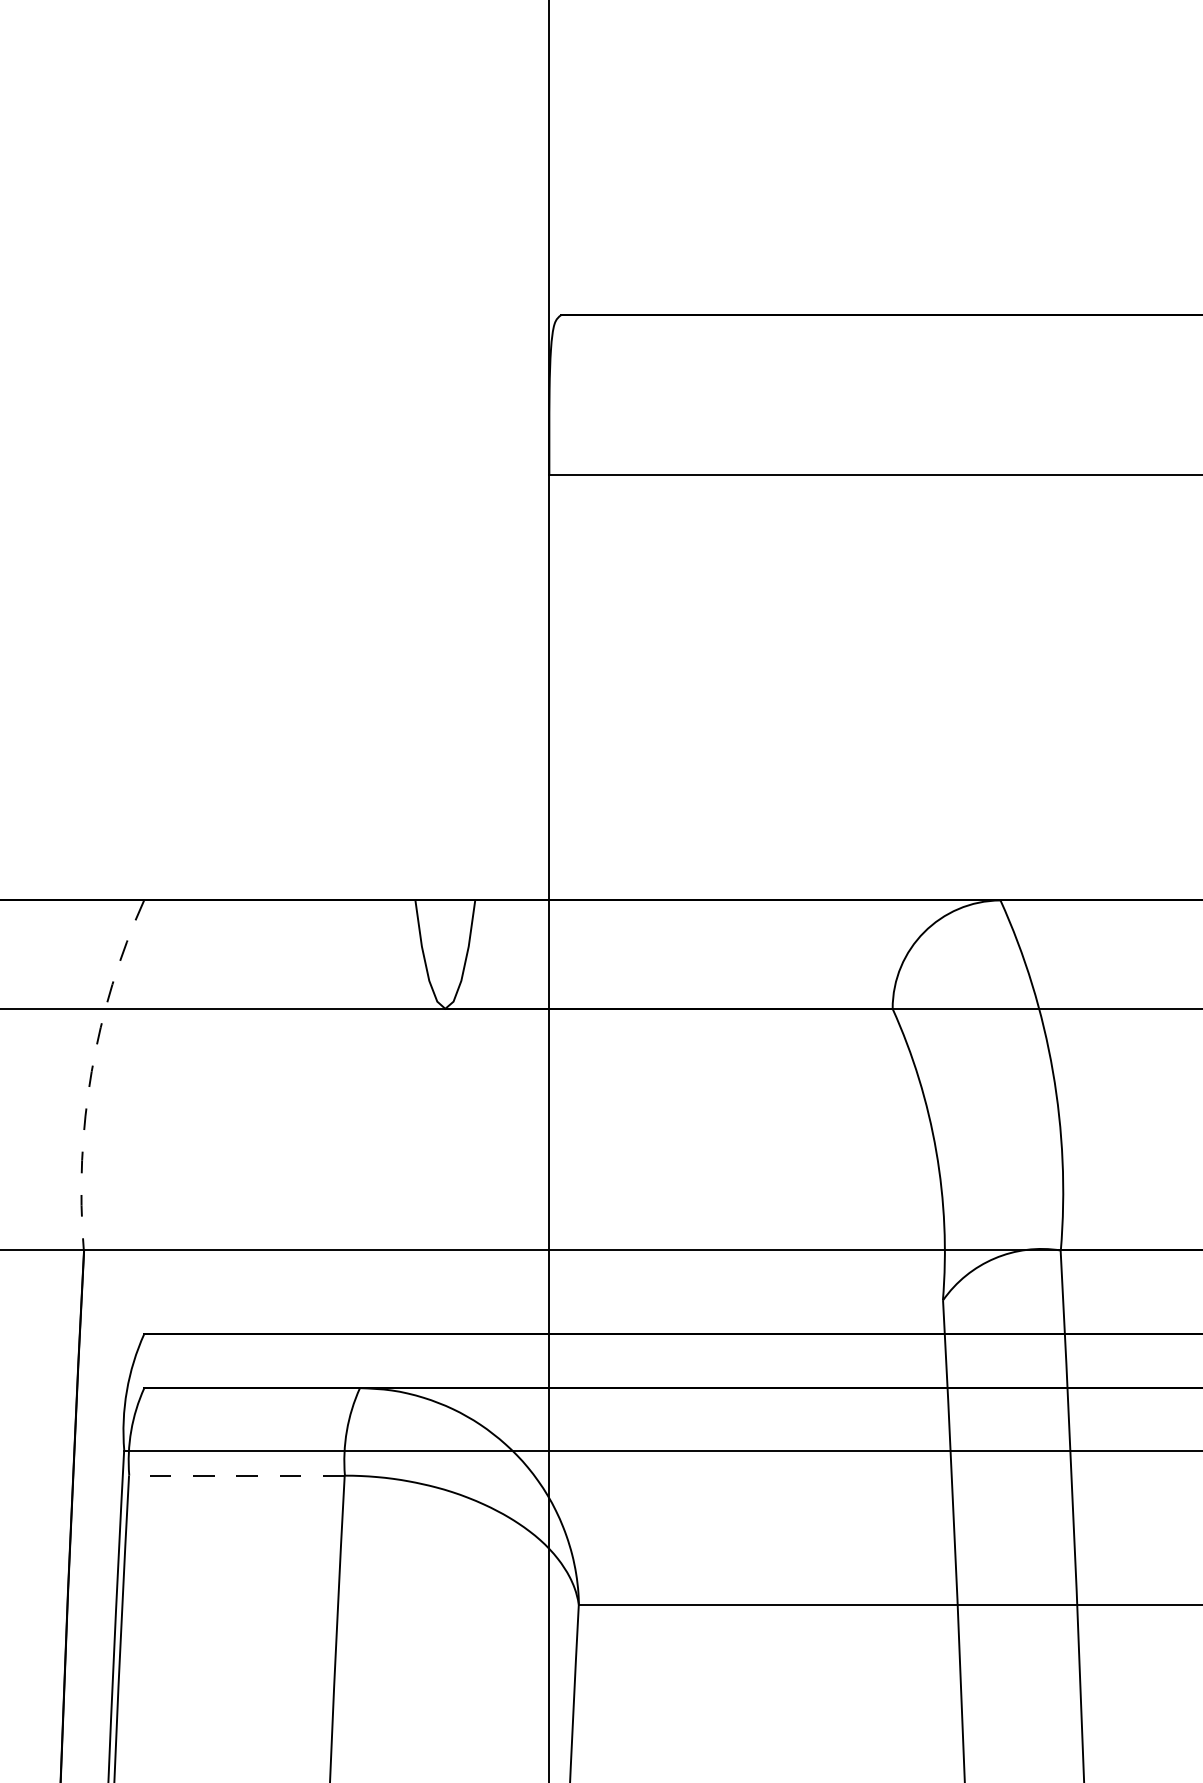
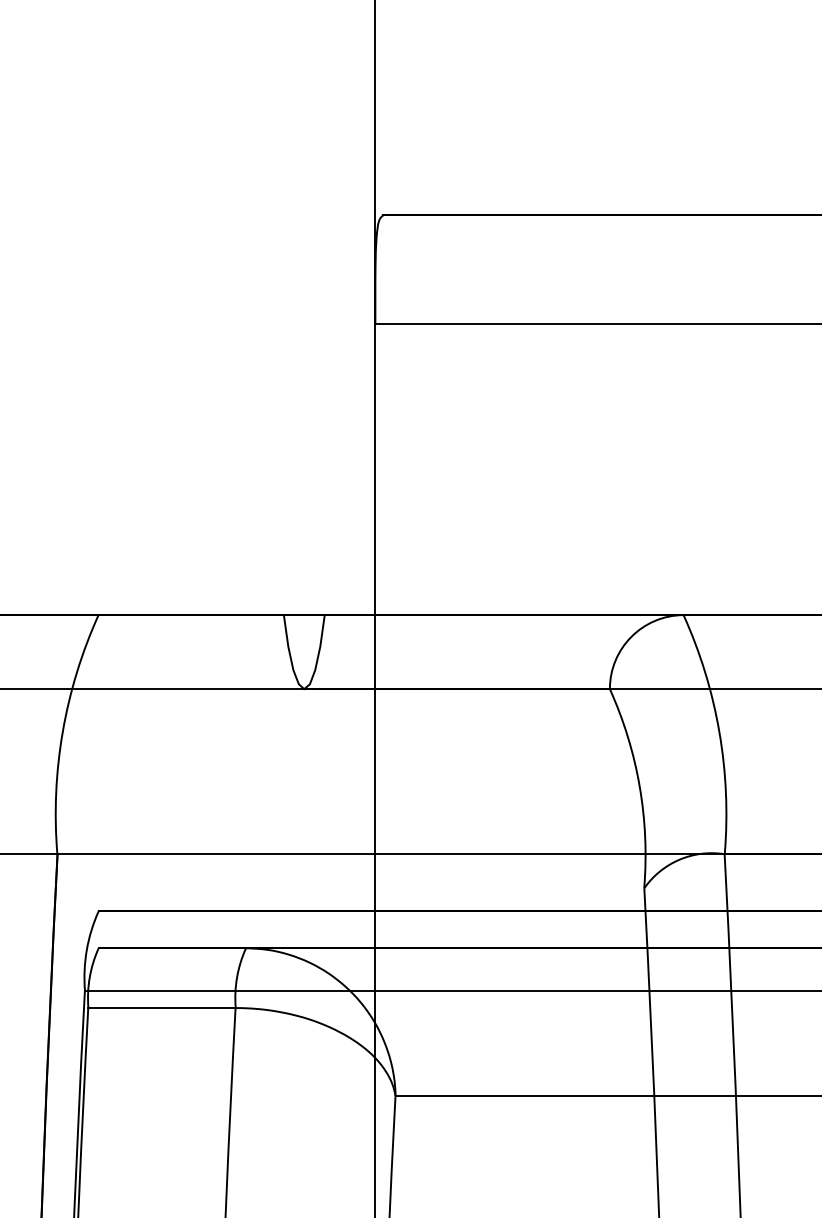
arc: (91, 1072) -> (62, 732), dashed -> solid
line: (237, 1476) -> (162, 1008), dashed -> solid

